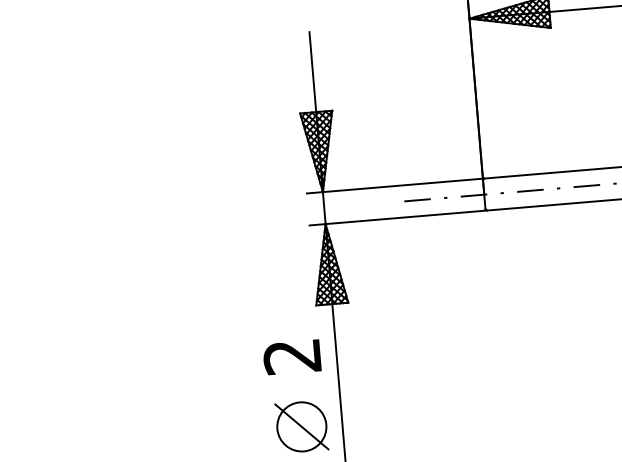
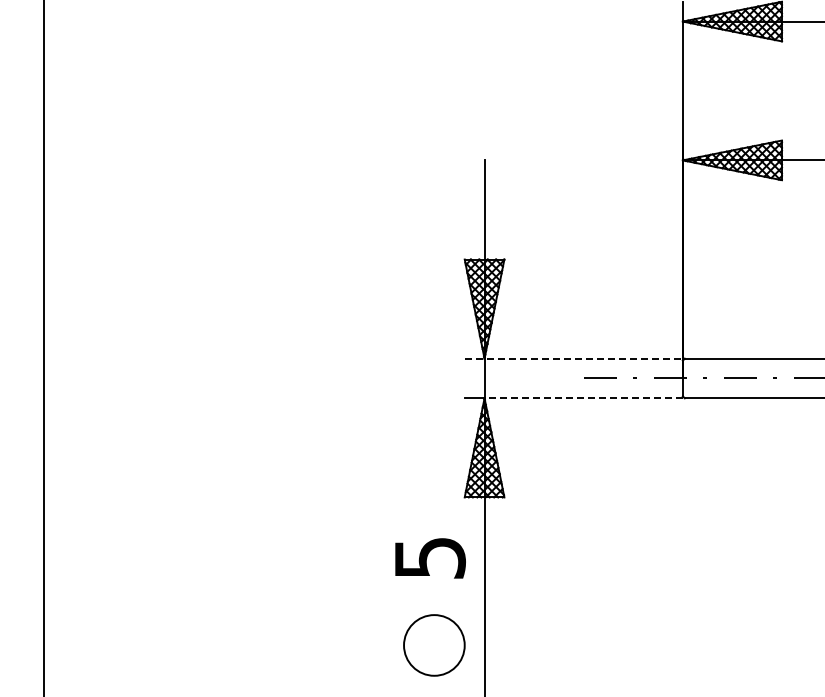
line: (395, 185) -> (574, 358), solid -> dashed
line: (405, 217) -> (583, 398), solid -> dashed
text: (292, 357) -> (429, 558), 2 -> 5
line: (301, 426) -> (434, 645), removed

